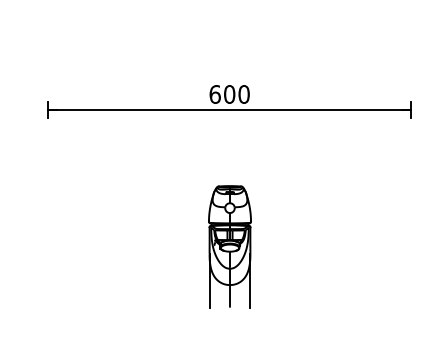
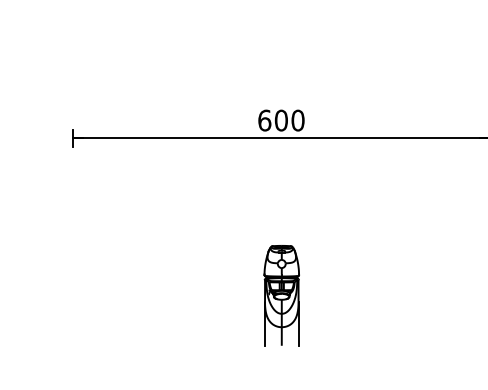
part: (229, 246) -> (281, 295), size x0.71

